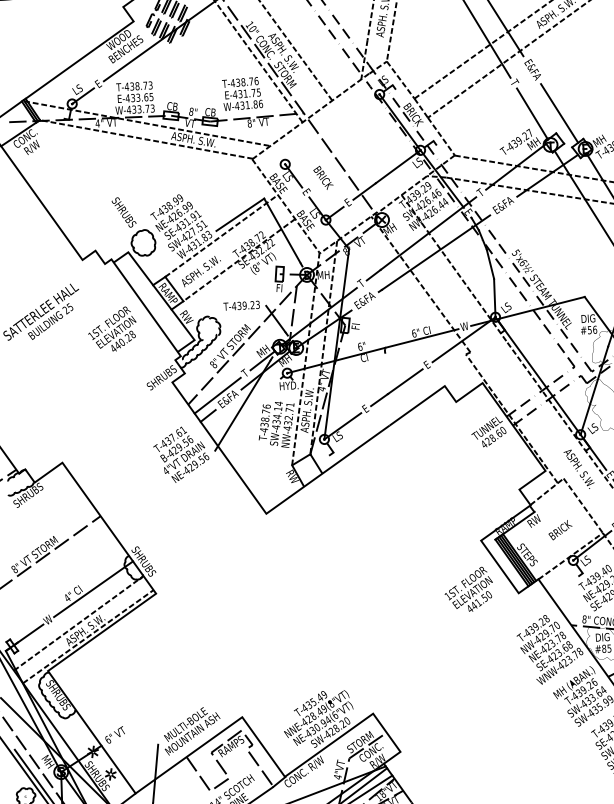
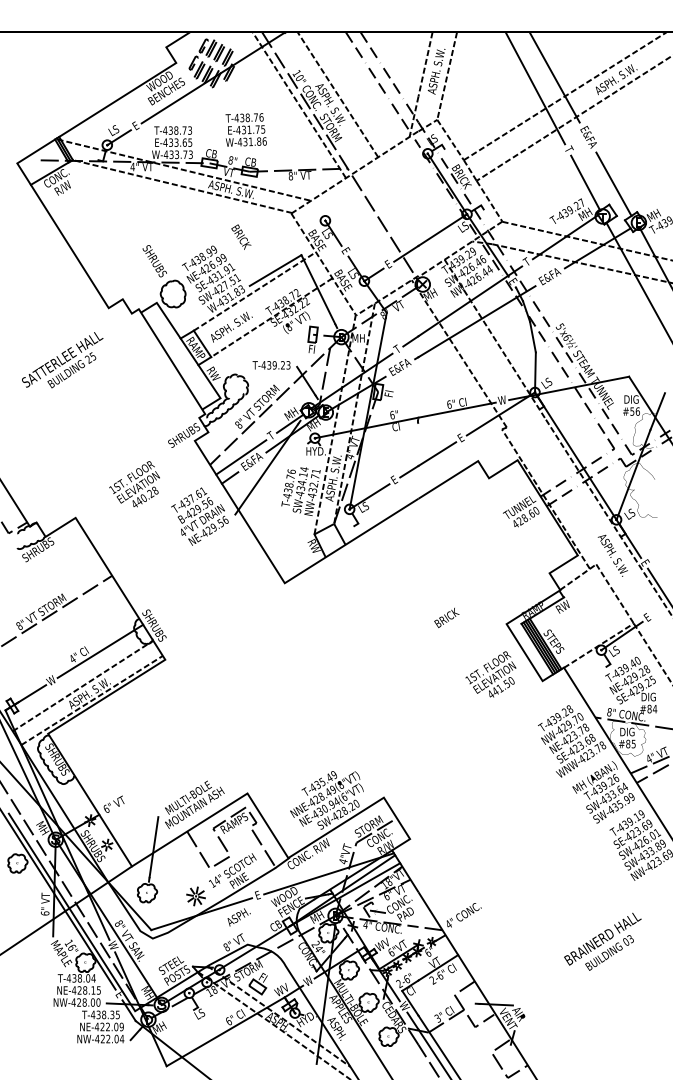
text: (241, 93) -> (245, 129), moved
text: (323, 177) -> (241, 236), moved
text: (112, 329) -> (134, 484), moved
text: (560, 529) -> (446, 617), moved

